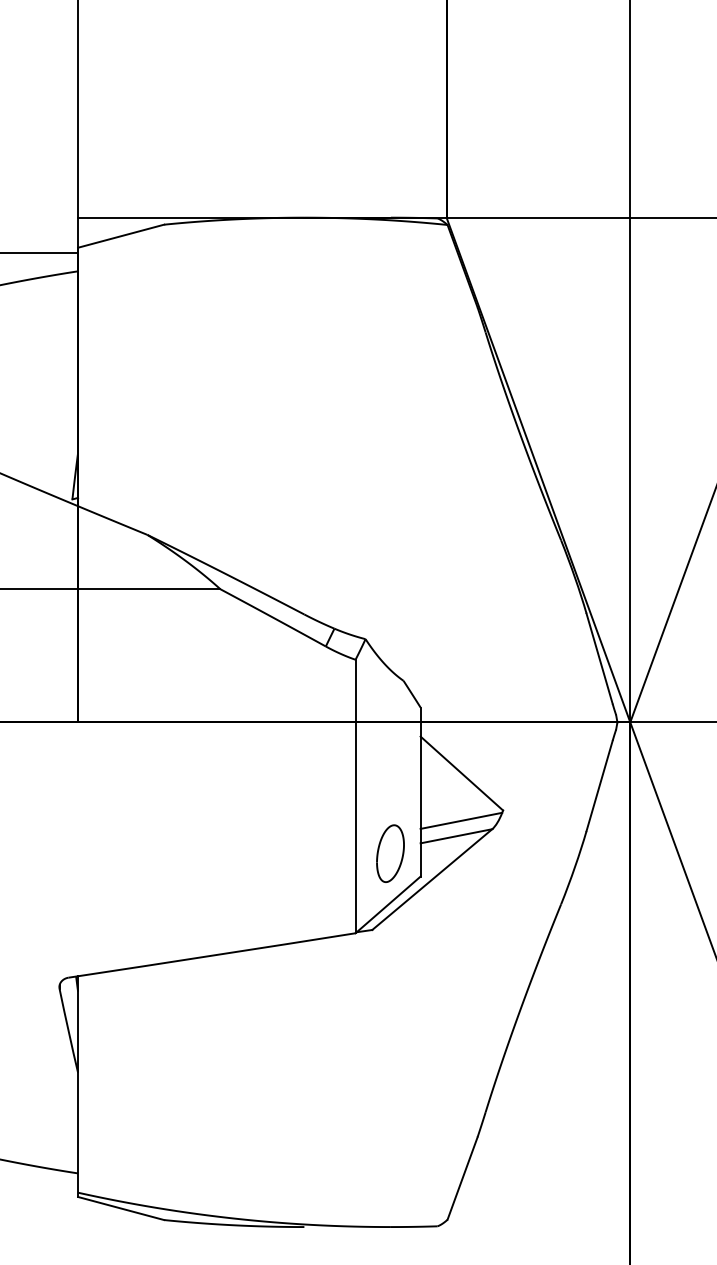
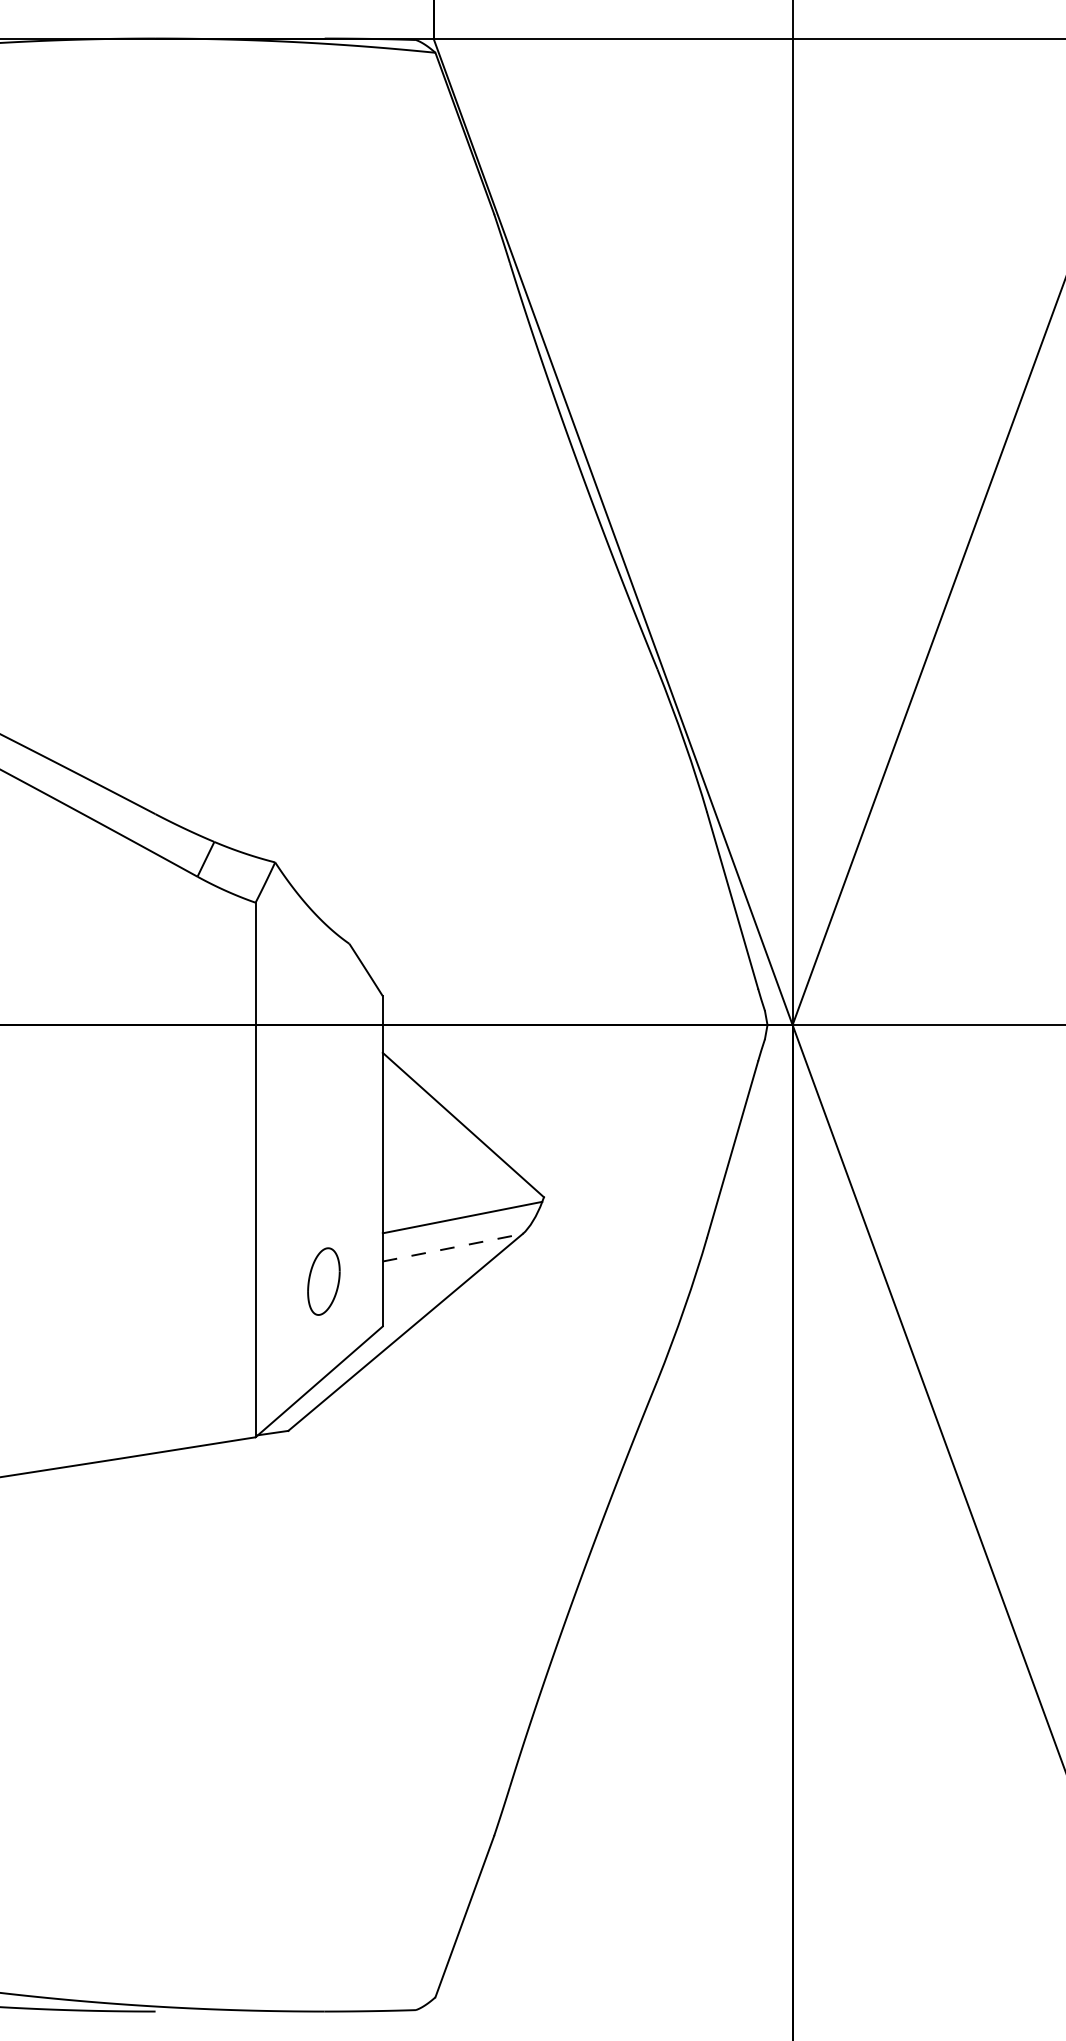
line: (456, 836) -> (452, 1248), solid -> dashed
part: (390, 853) -> (323, 1281), size x0.6

